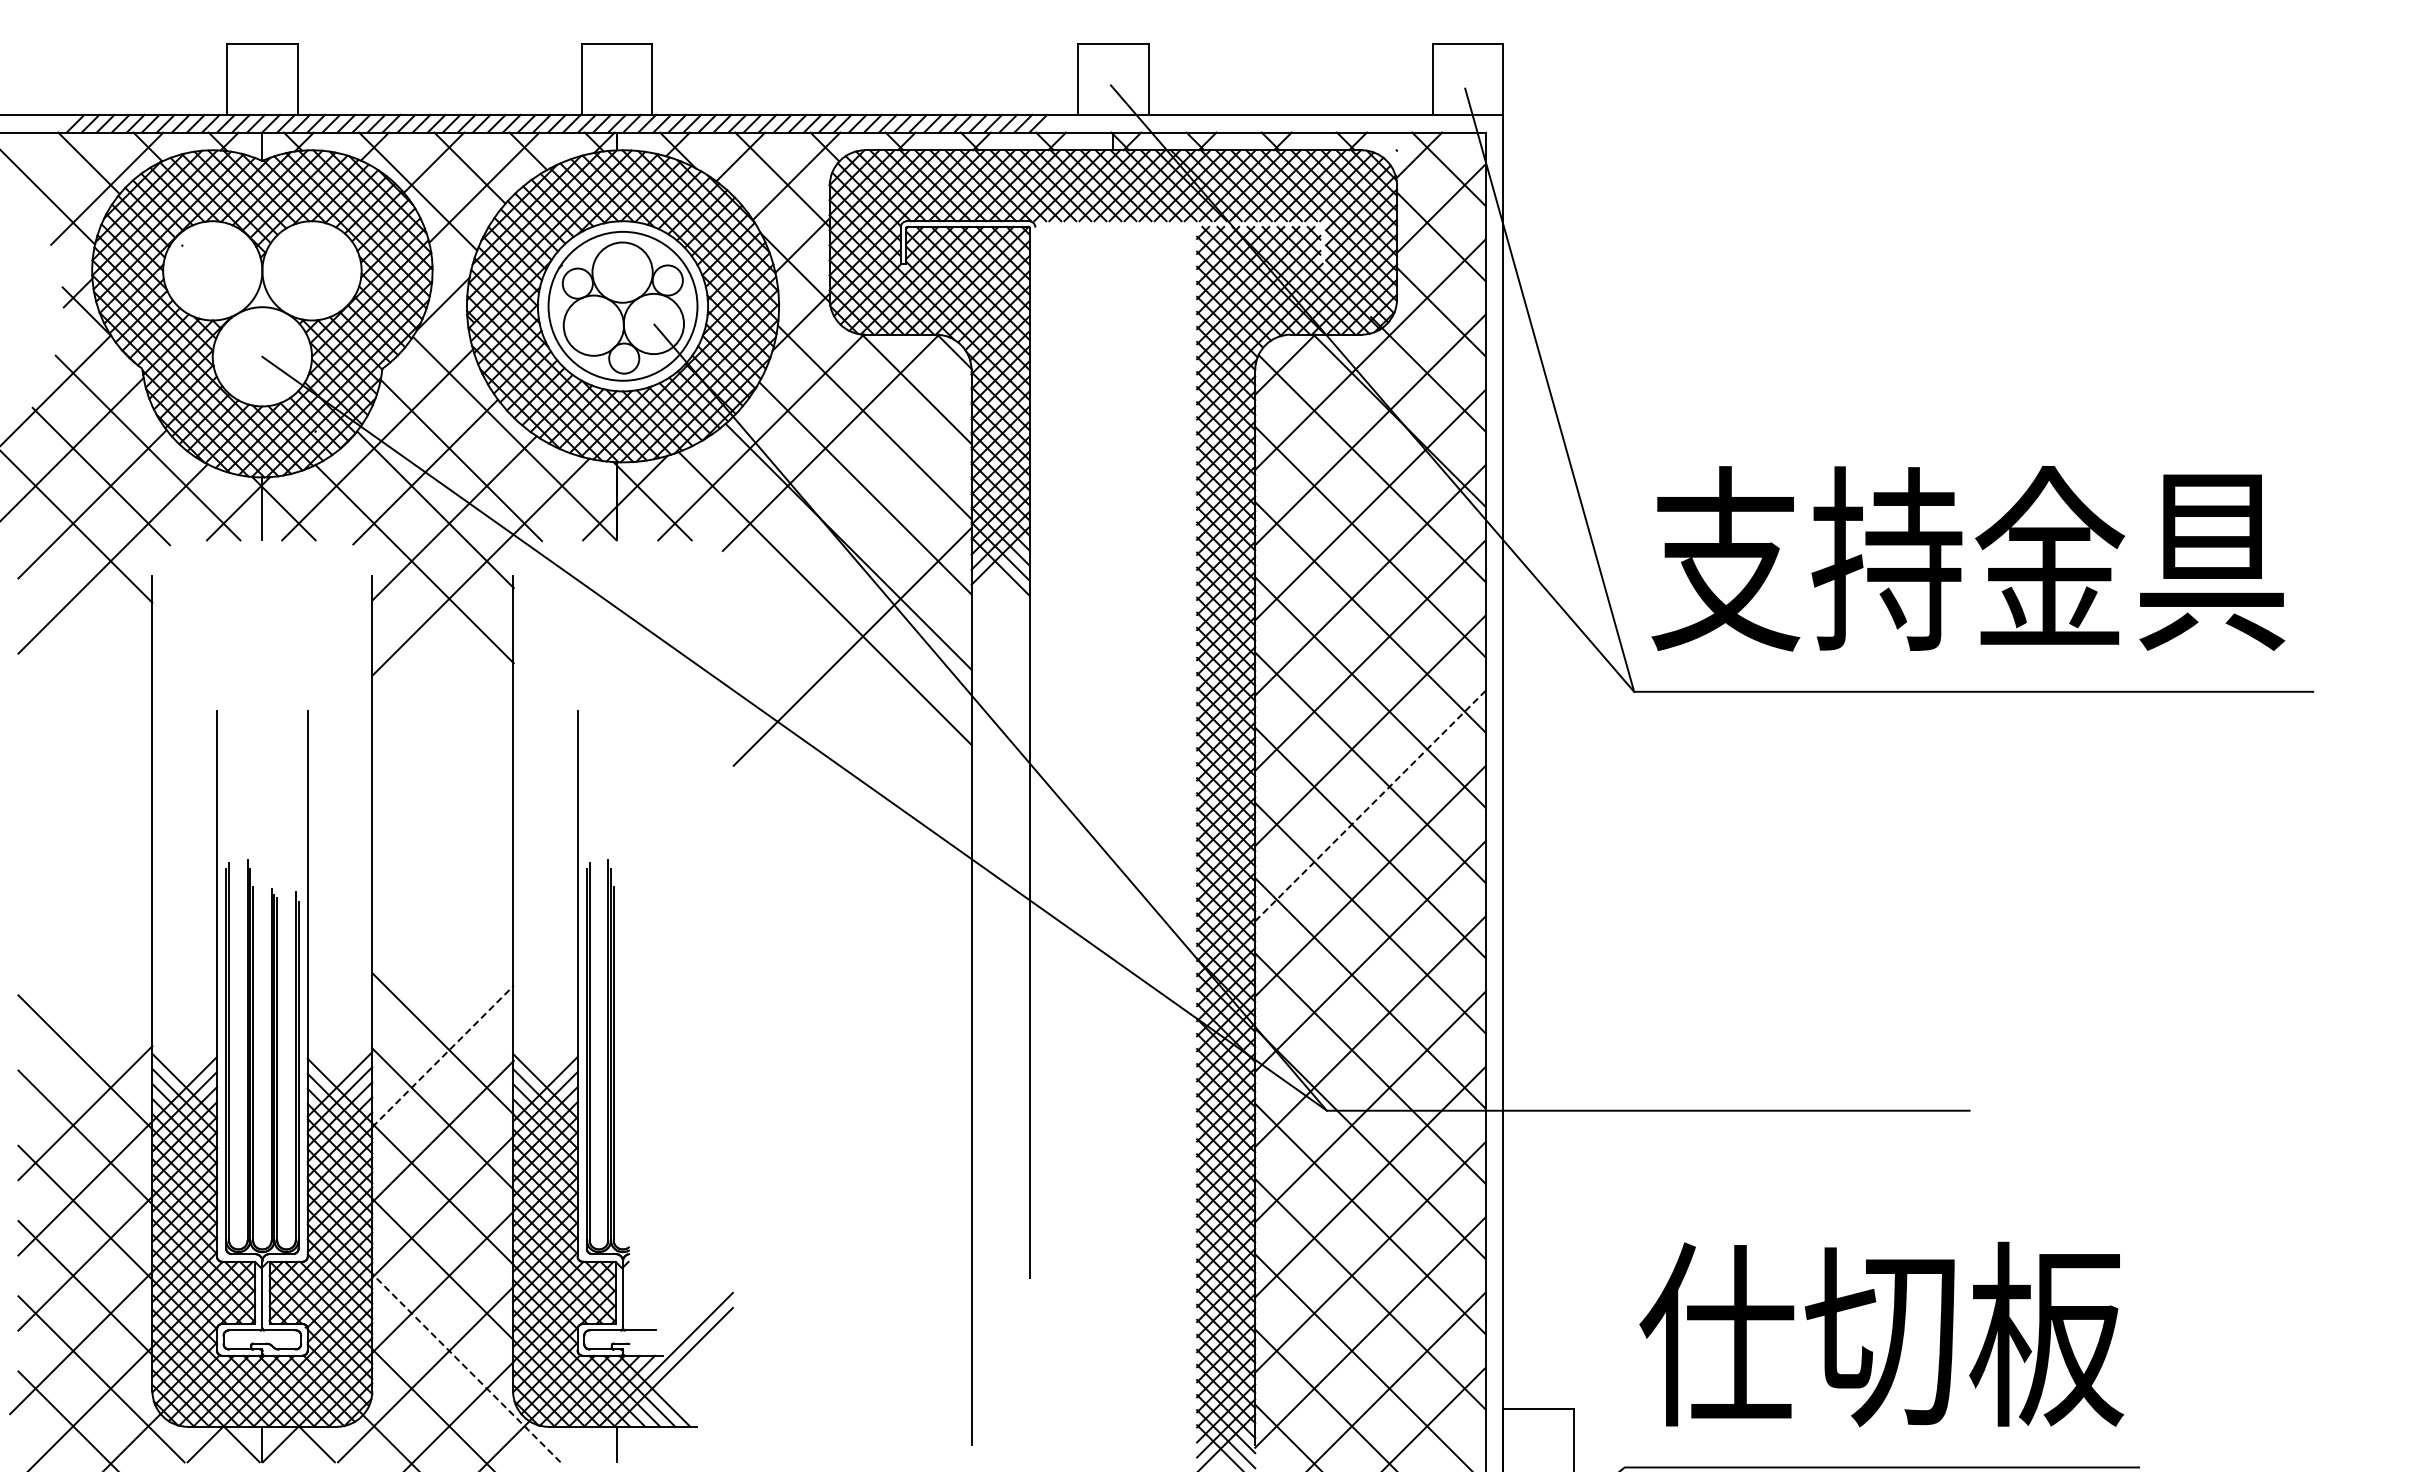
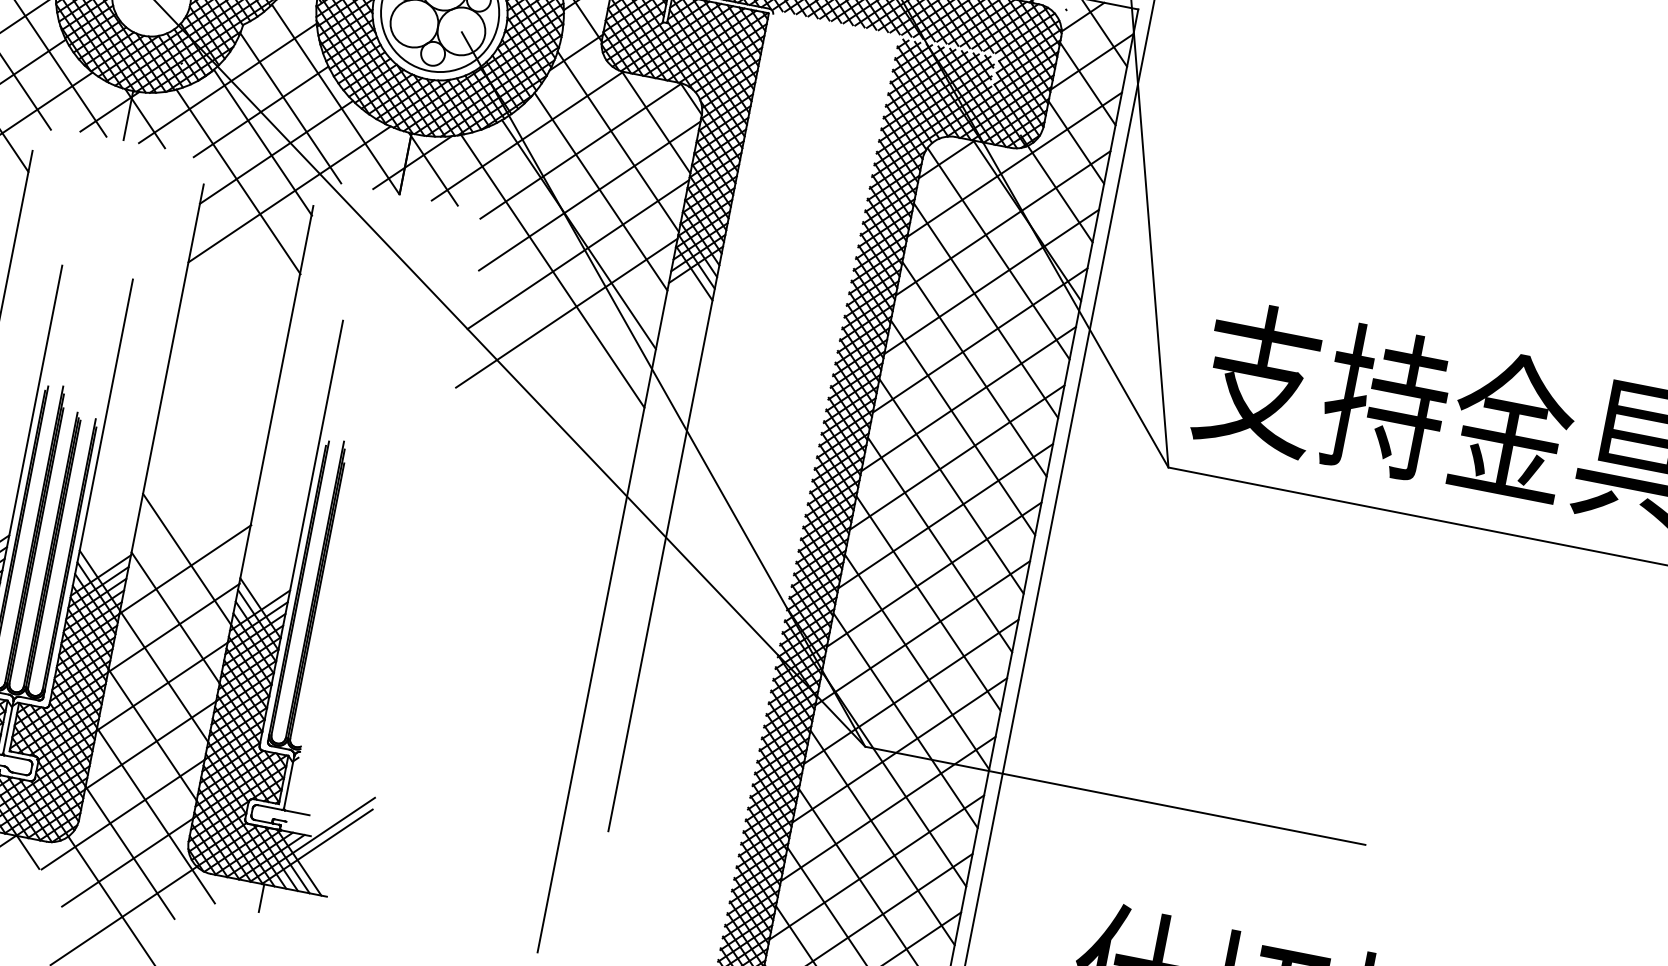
line: (852, 496) -> (589, 196), added
line: (852, 571) -> (578, 254), added
line: (1370, 806) -> (945, 516), dashed -> solid
line: (443, 1056) -> (185, 569), dashed -> solid
line: (466, 1367) -> (156, 815), dashed -> solid

